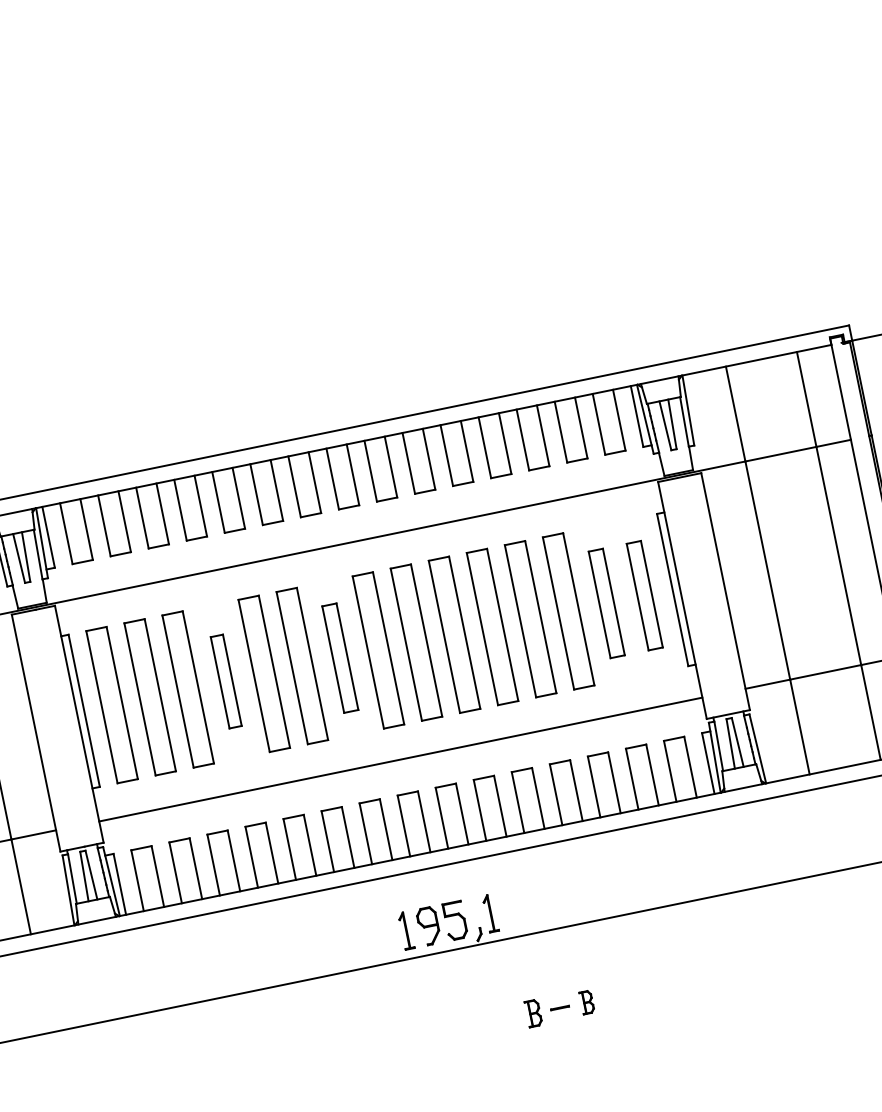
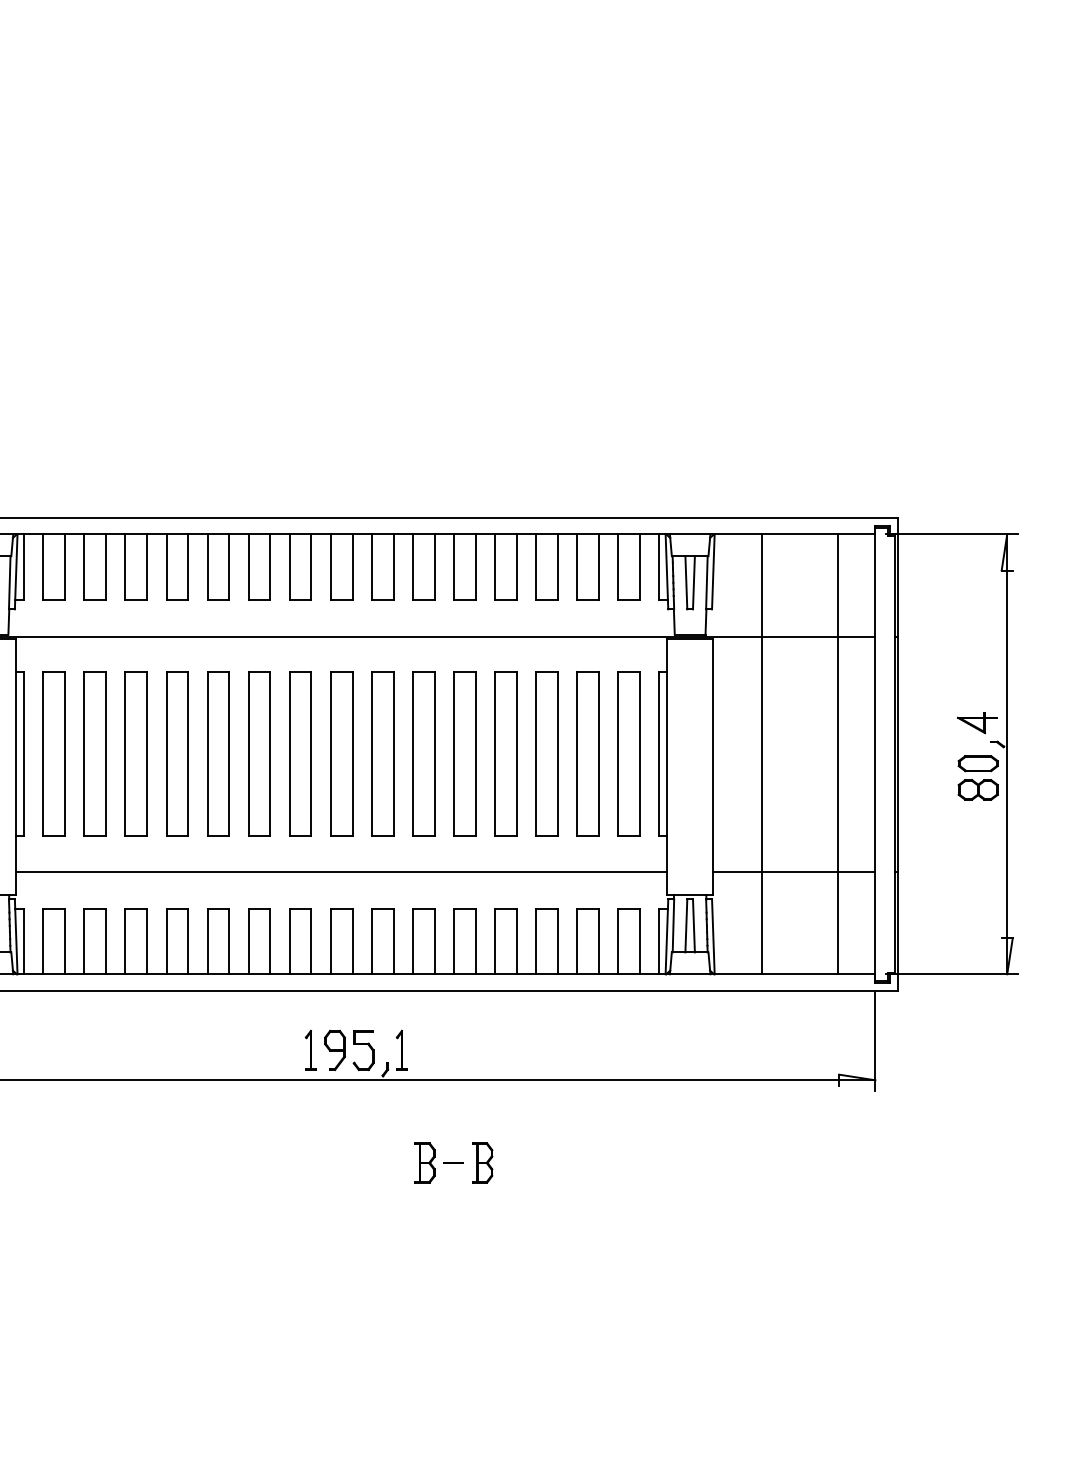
part: (644, 595) -> (628, 753), size x1.43
part: (606, 602) -> (587, 753), size x1.43
part: (340, 657) -> (300, 753), size x1.43
part: (226, 680) -> (177, 753), size x1.67
part: (586, 1002) -> (482, 1162), size x1.67
part: (532, 1013) -> (424, 1162), size x1.43

